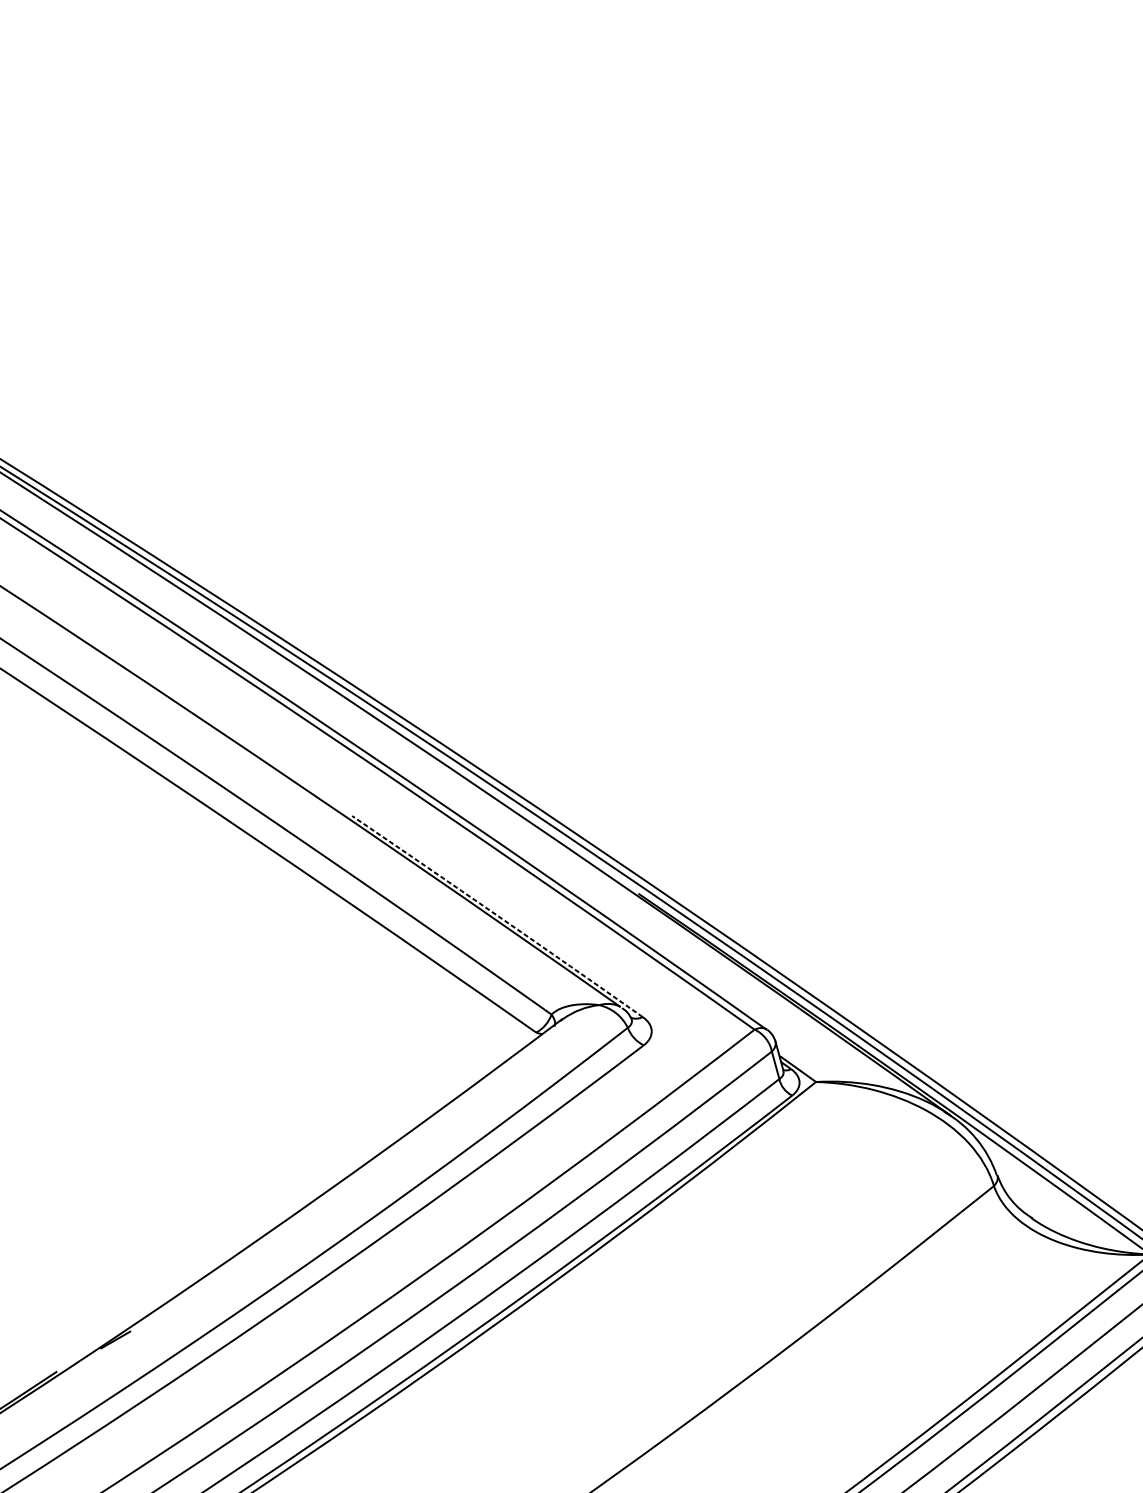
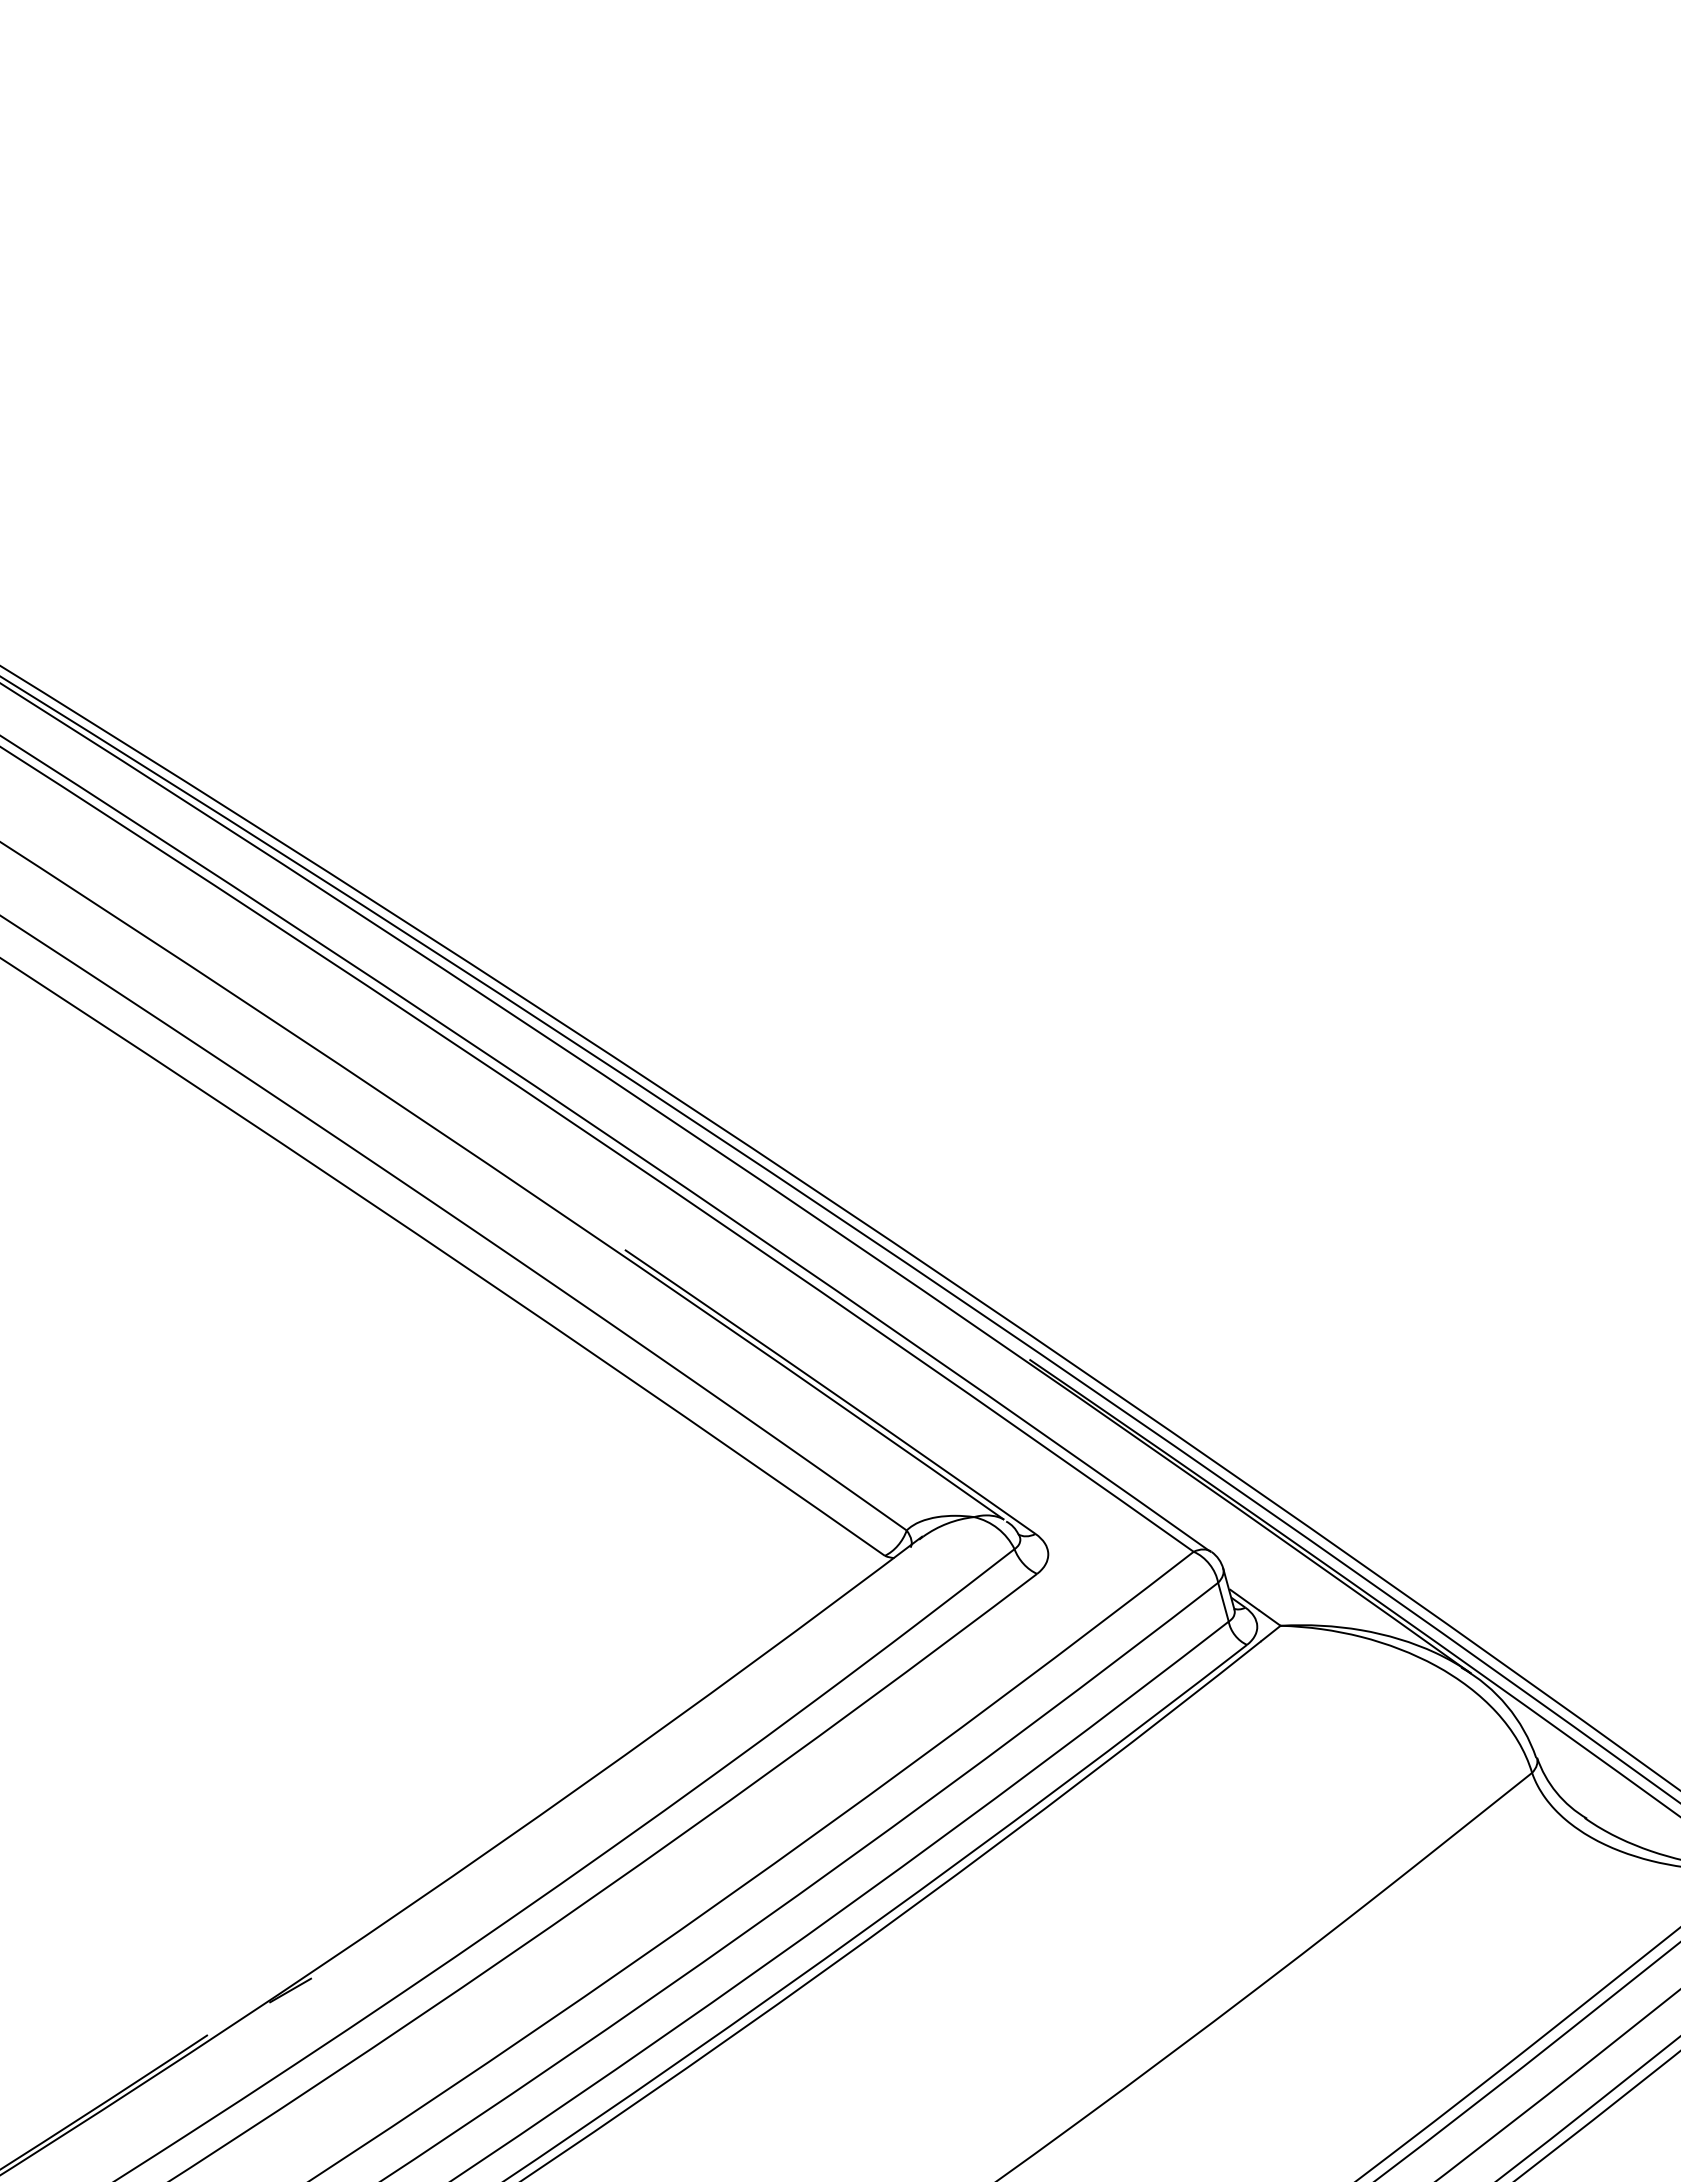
arc: (497, 916) -> (830, 1391), dashed -> solid

